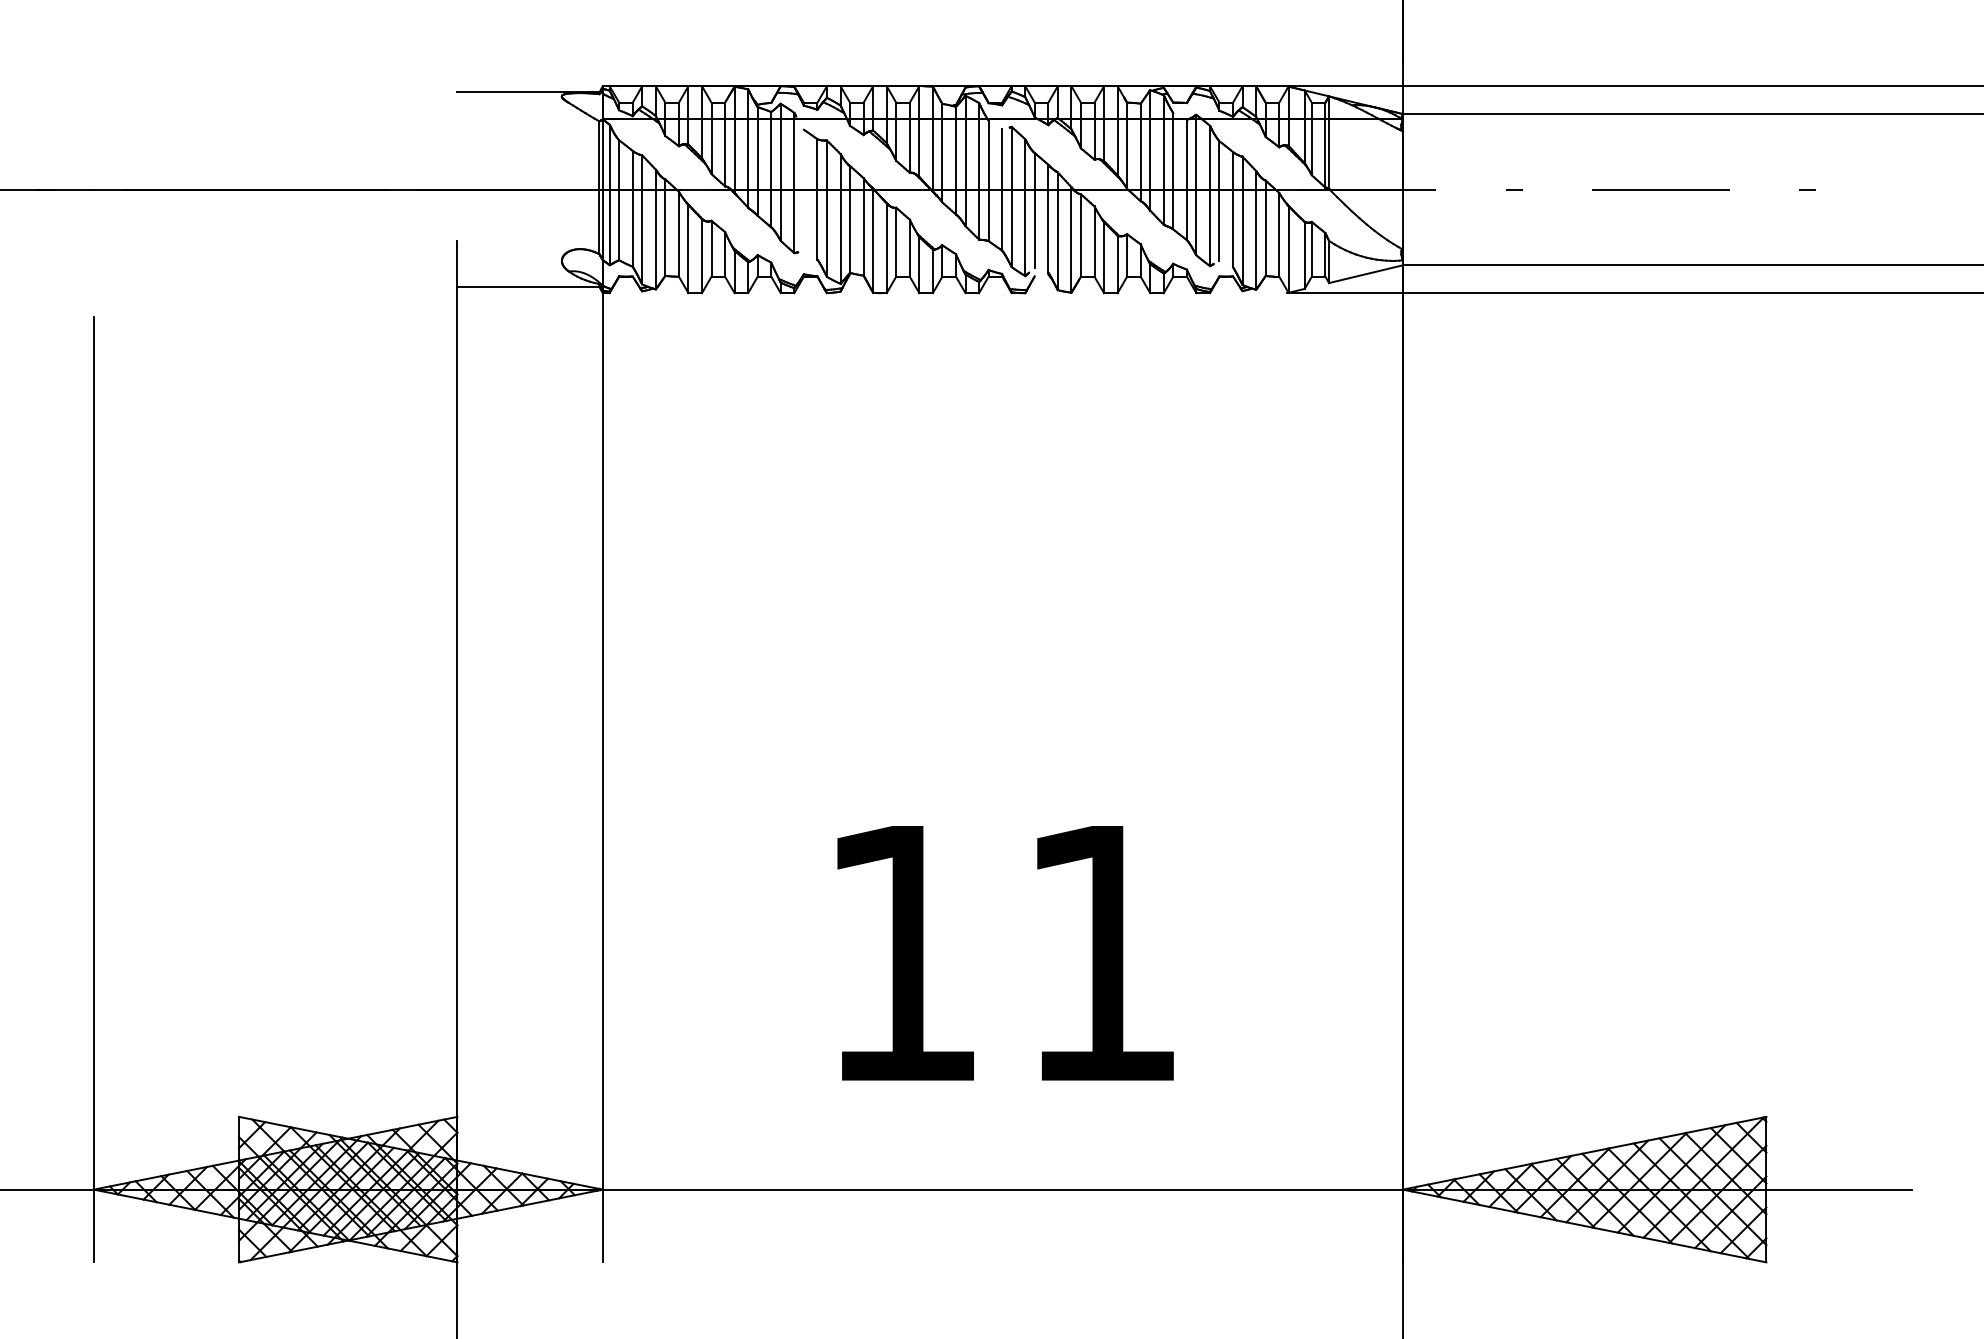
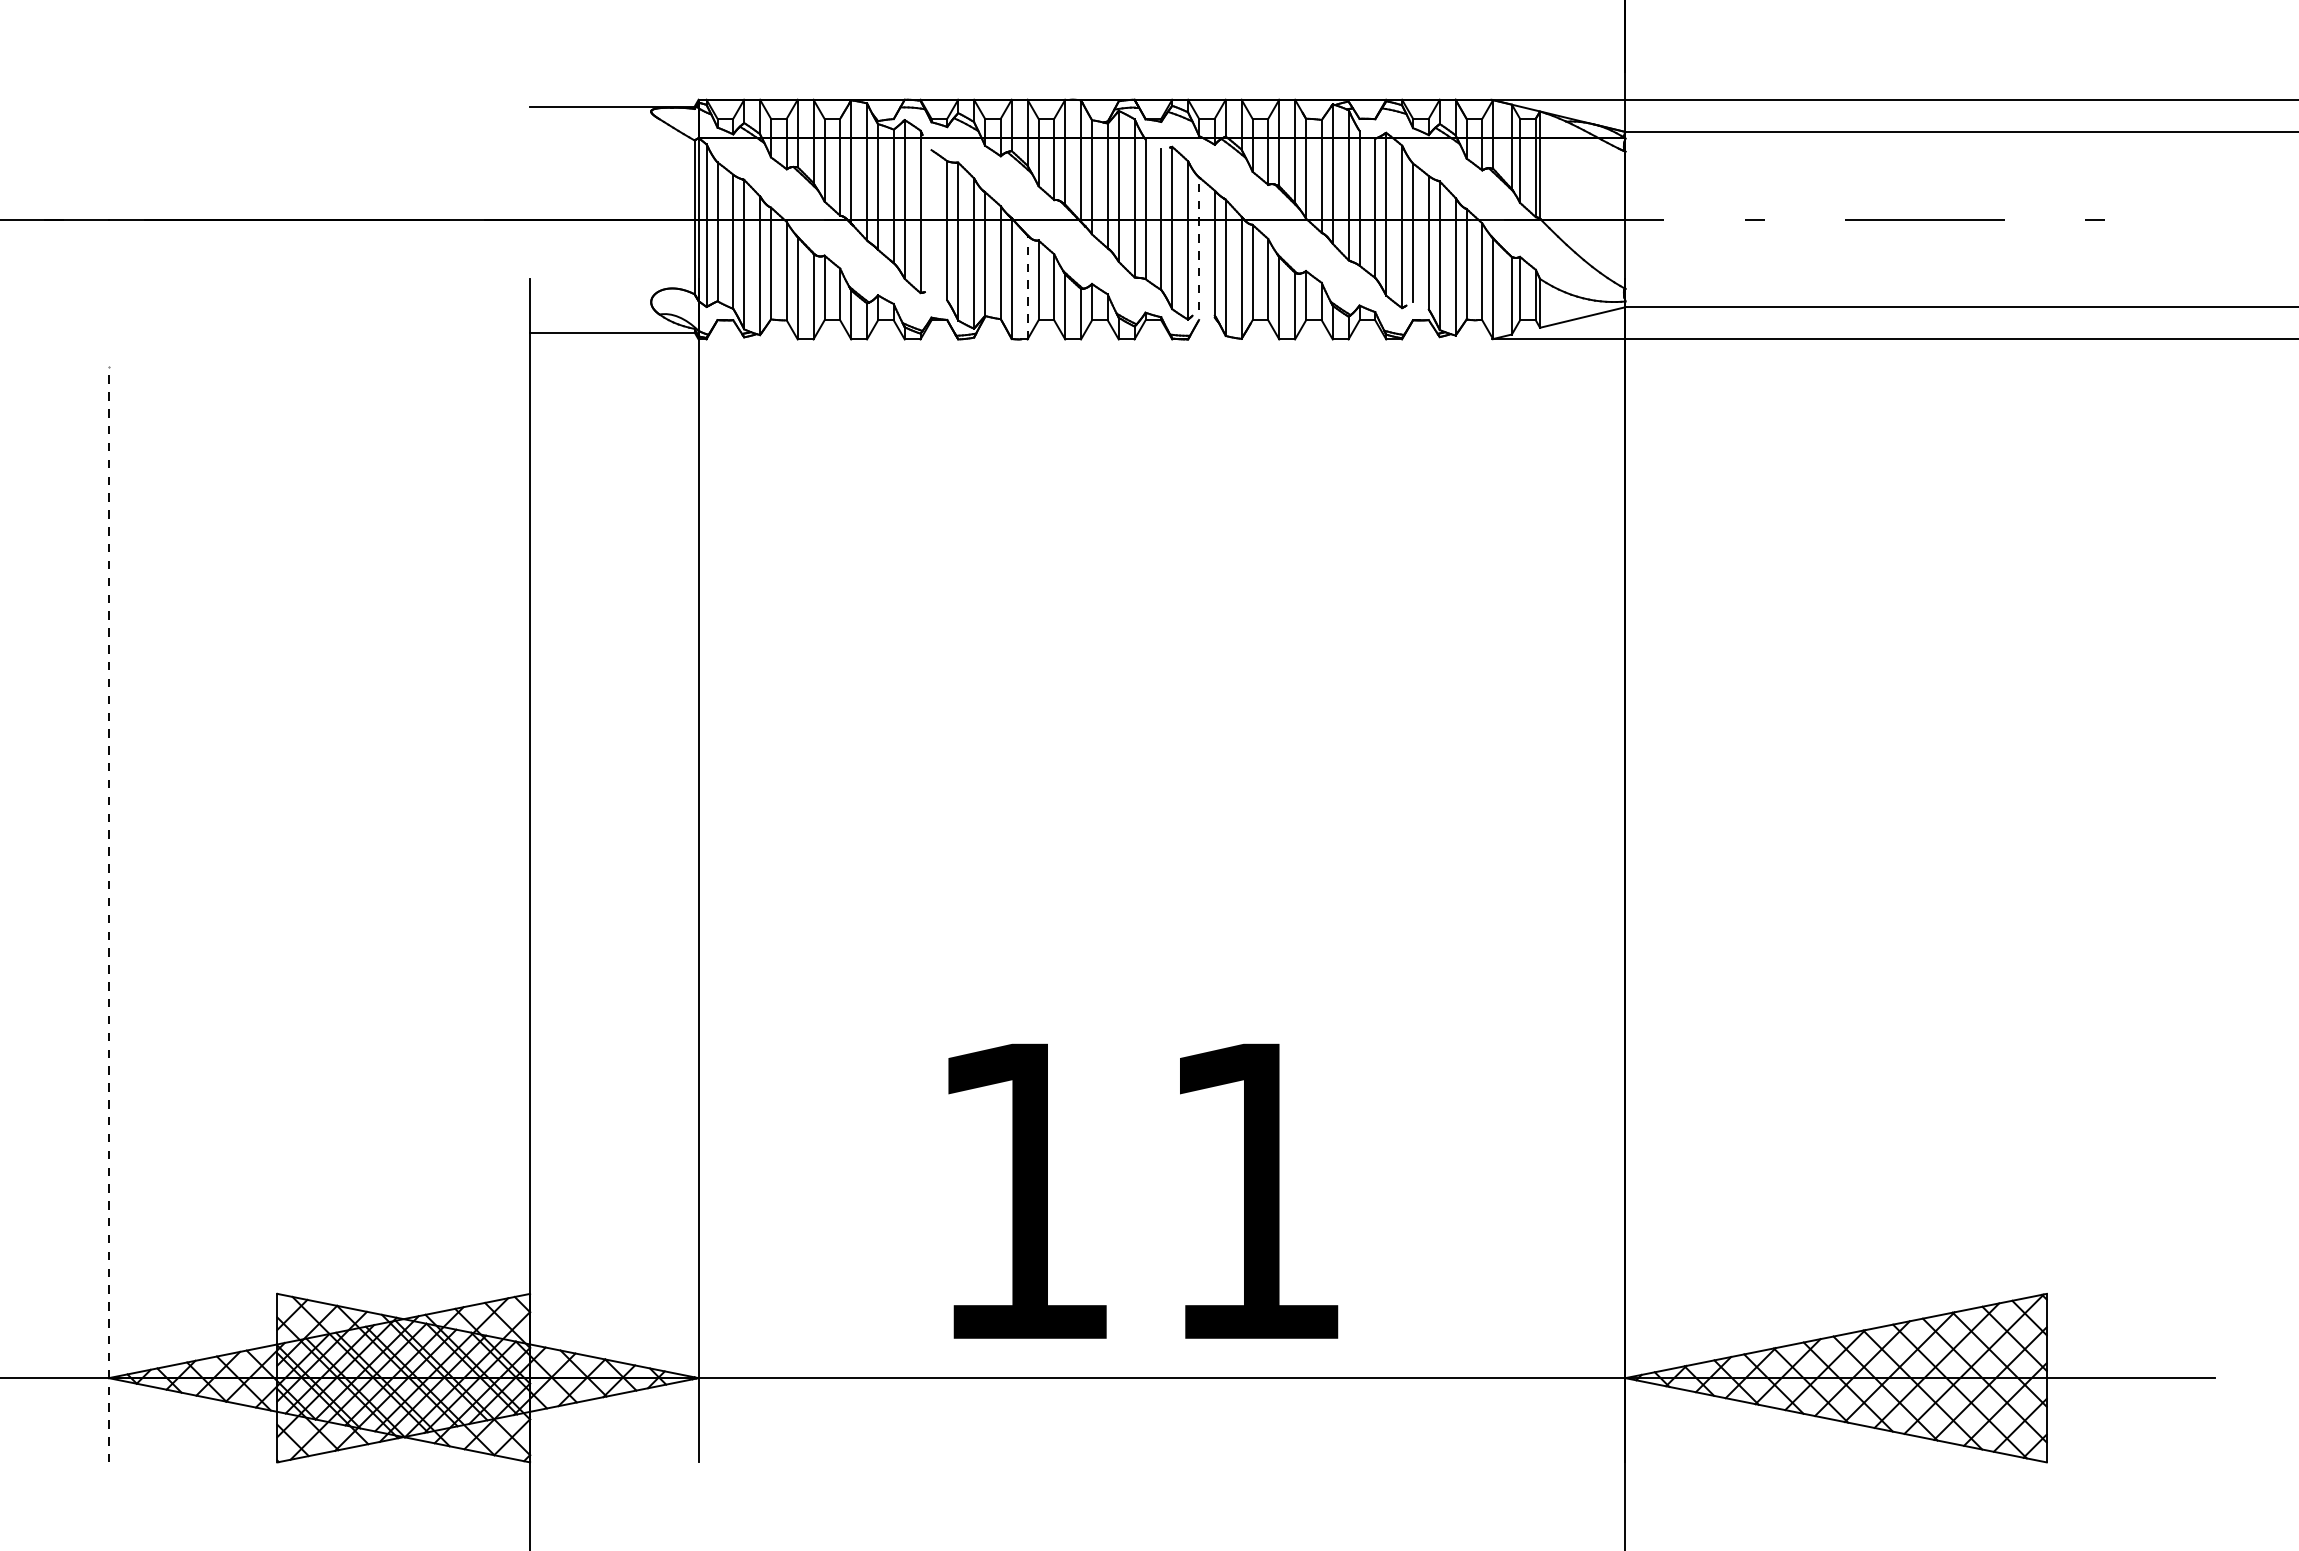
line: (1035, 210) -> (1199, 243), solid -> dashed
line: (886, 248) -> (1027, 287), solid -> dashed
line: (93, 789) -> (108, 914), solid -> dashed
text: (1005, 952) -> (1143, 1190), moved

